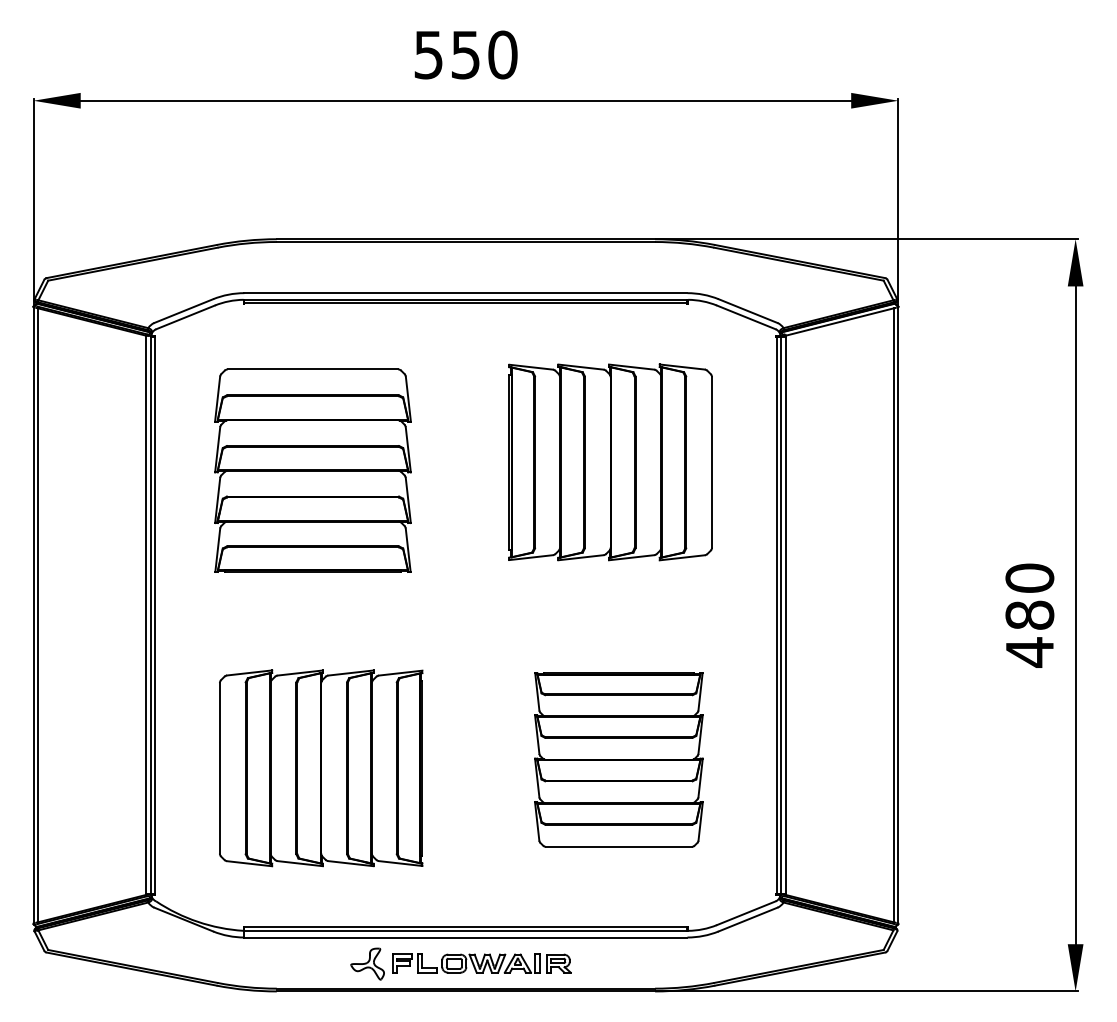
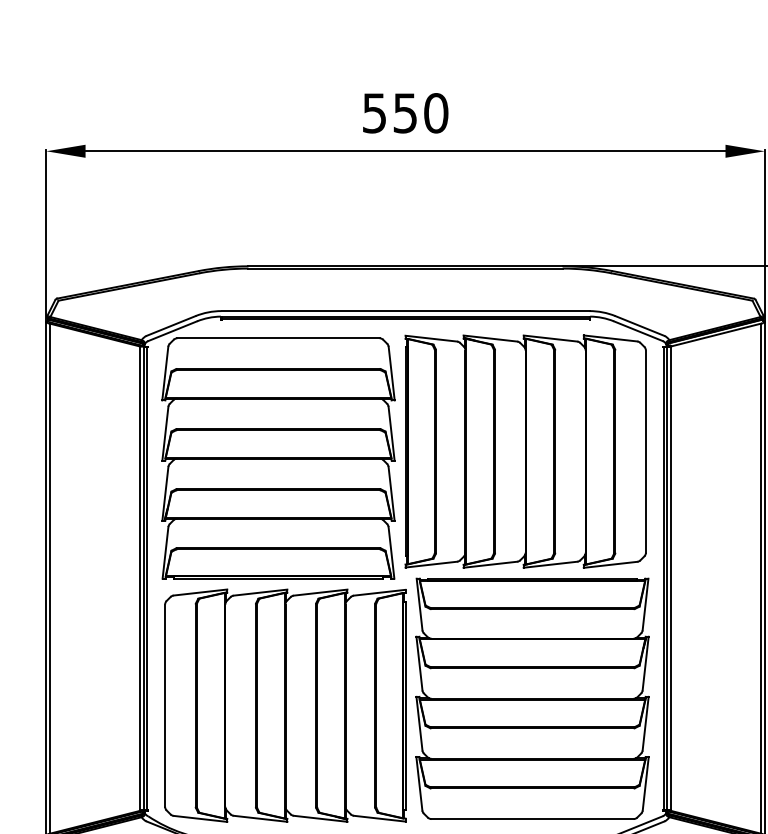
part: (610, 462) -> (525, 451), size x1.43
part: (312, 470) -> (278, 458), size x1.43
part: (618, 759) -> (532, 698), size x1.67
part: (320, 768) -> (284, 705), size x1.43

